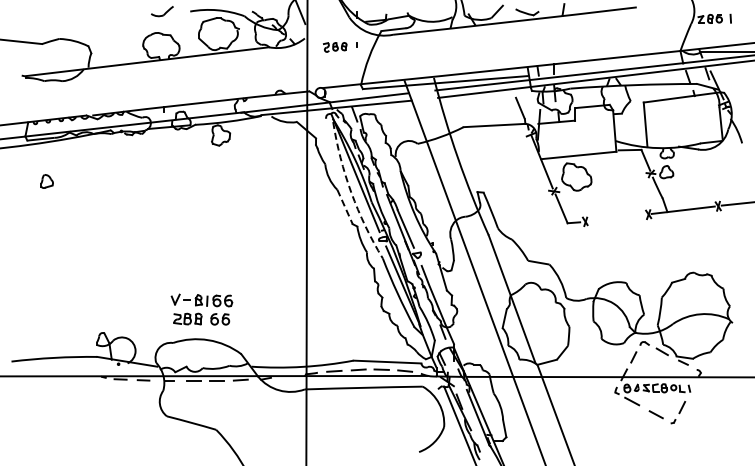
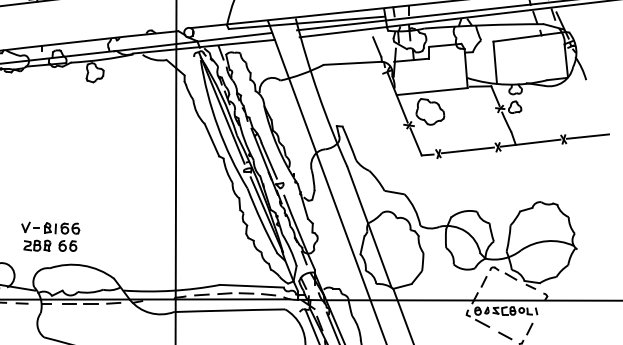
arc: (351, 192) -> (218, 126), dashed -> solid
line: (345, 207) -> (212, 140), dashed -> solid
line: (616, 217) -> (467, 150), added
part: (201, 309) -> (50, 236), moved

